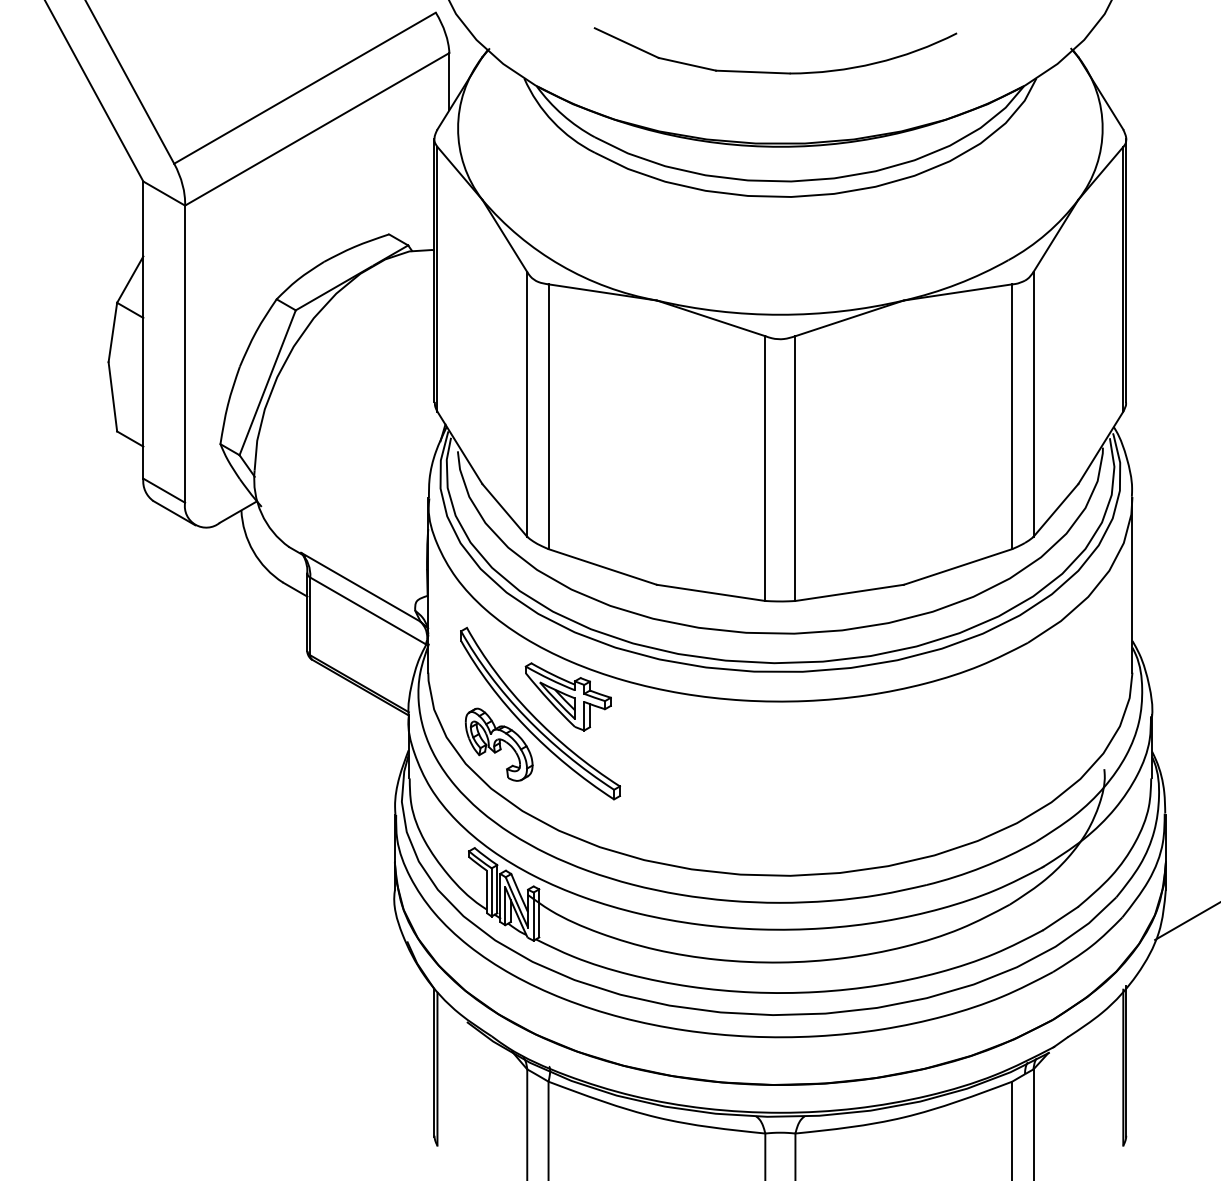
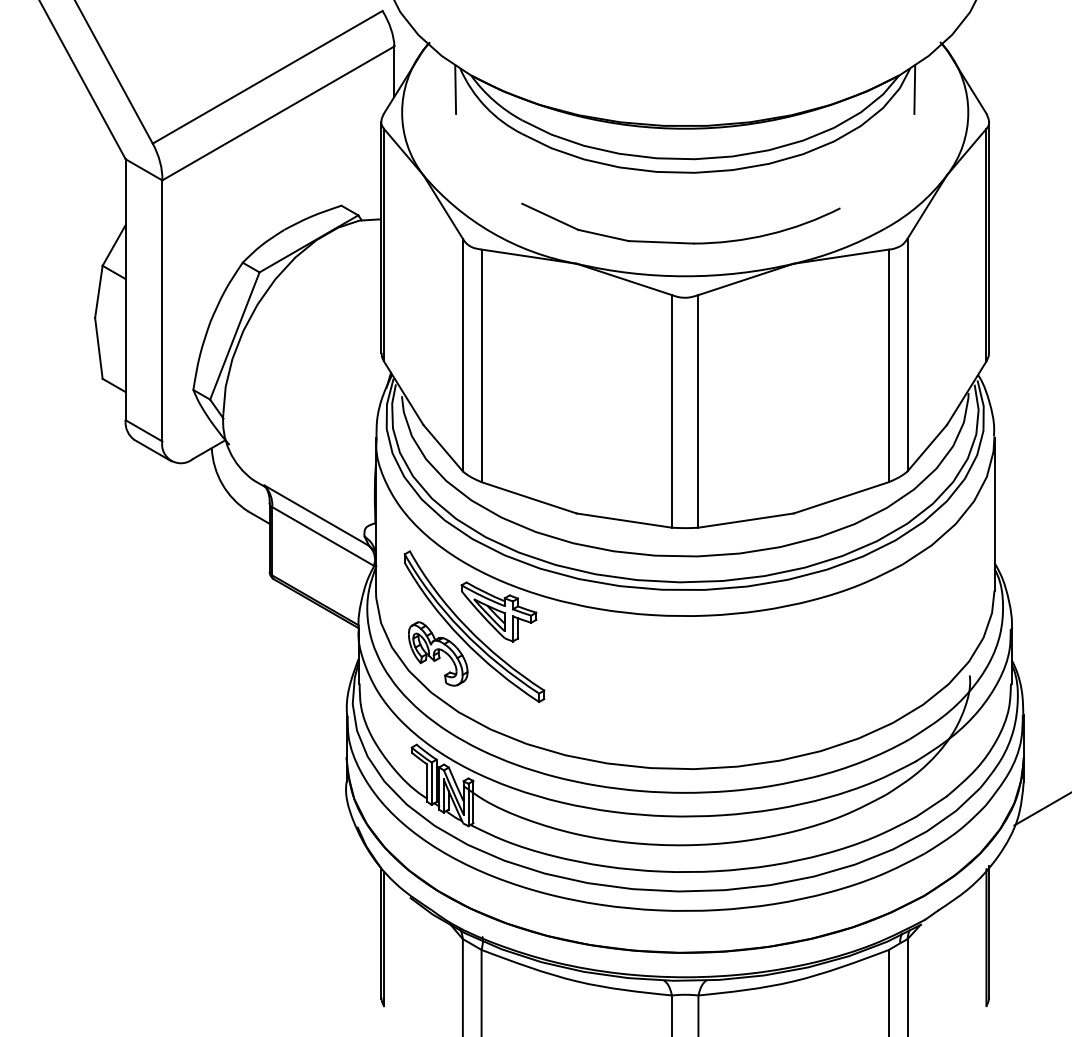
part: (771, 71) -> (677, 241), moved
line: (518, 101) -> (455, 88), added
line: (1041, 101) -> (914, 88), added

